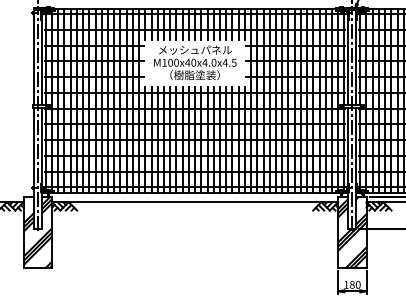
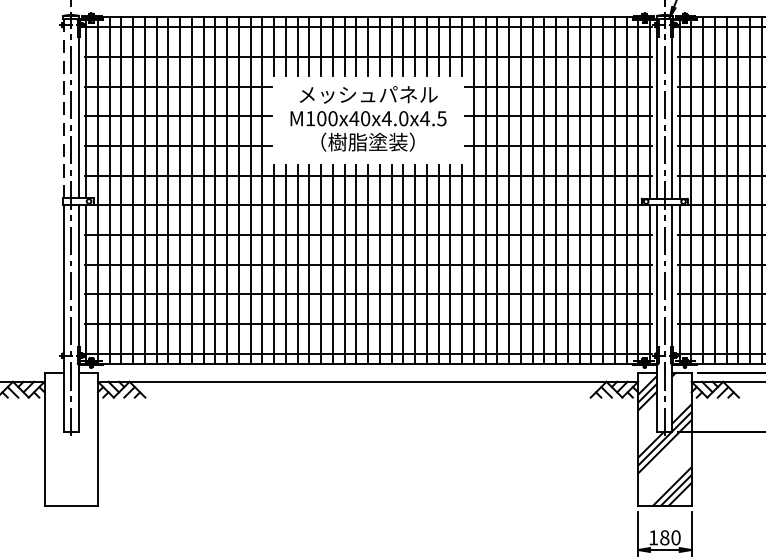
line: (33, 58) -> (63, 110), solid -> dashed
hatch: (37, 232) -> (70, 438), removed

